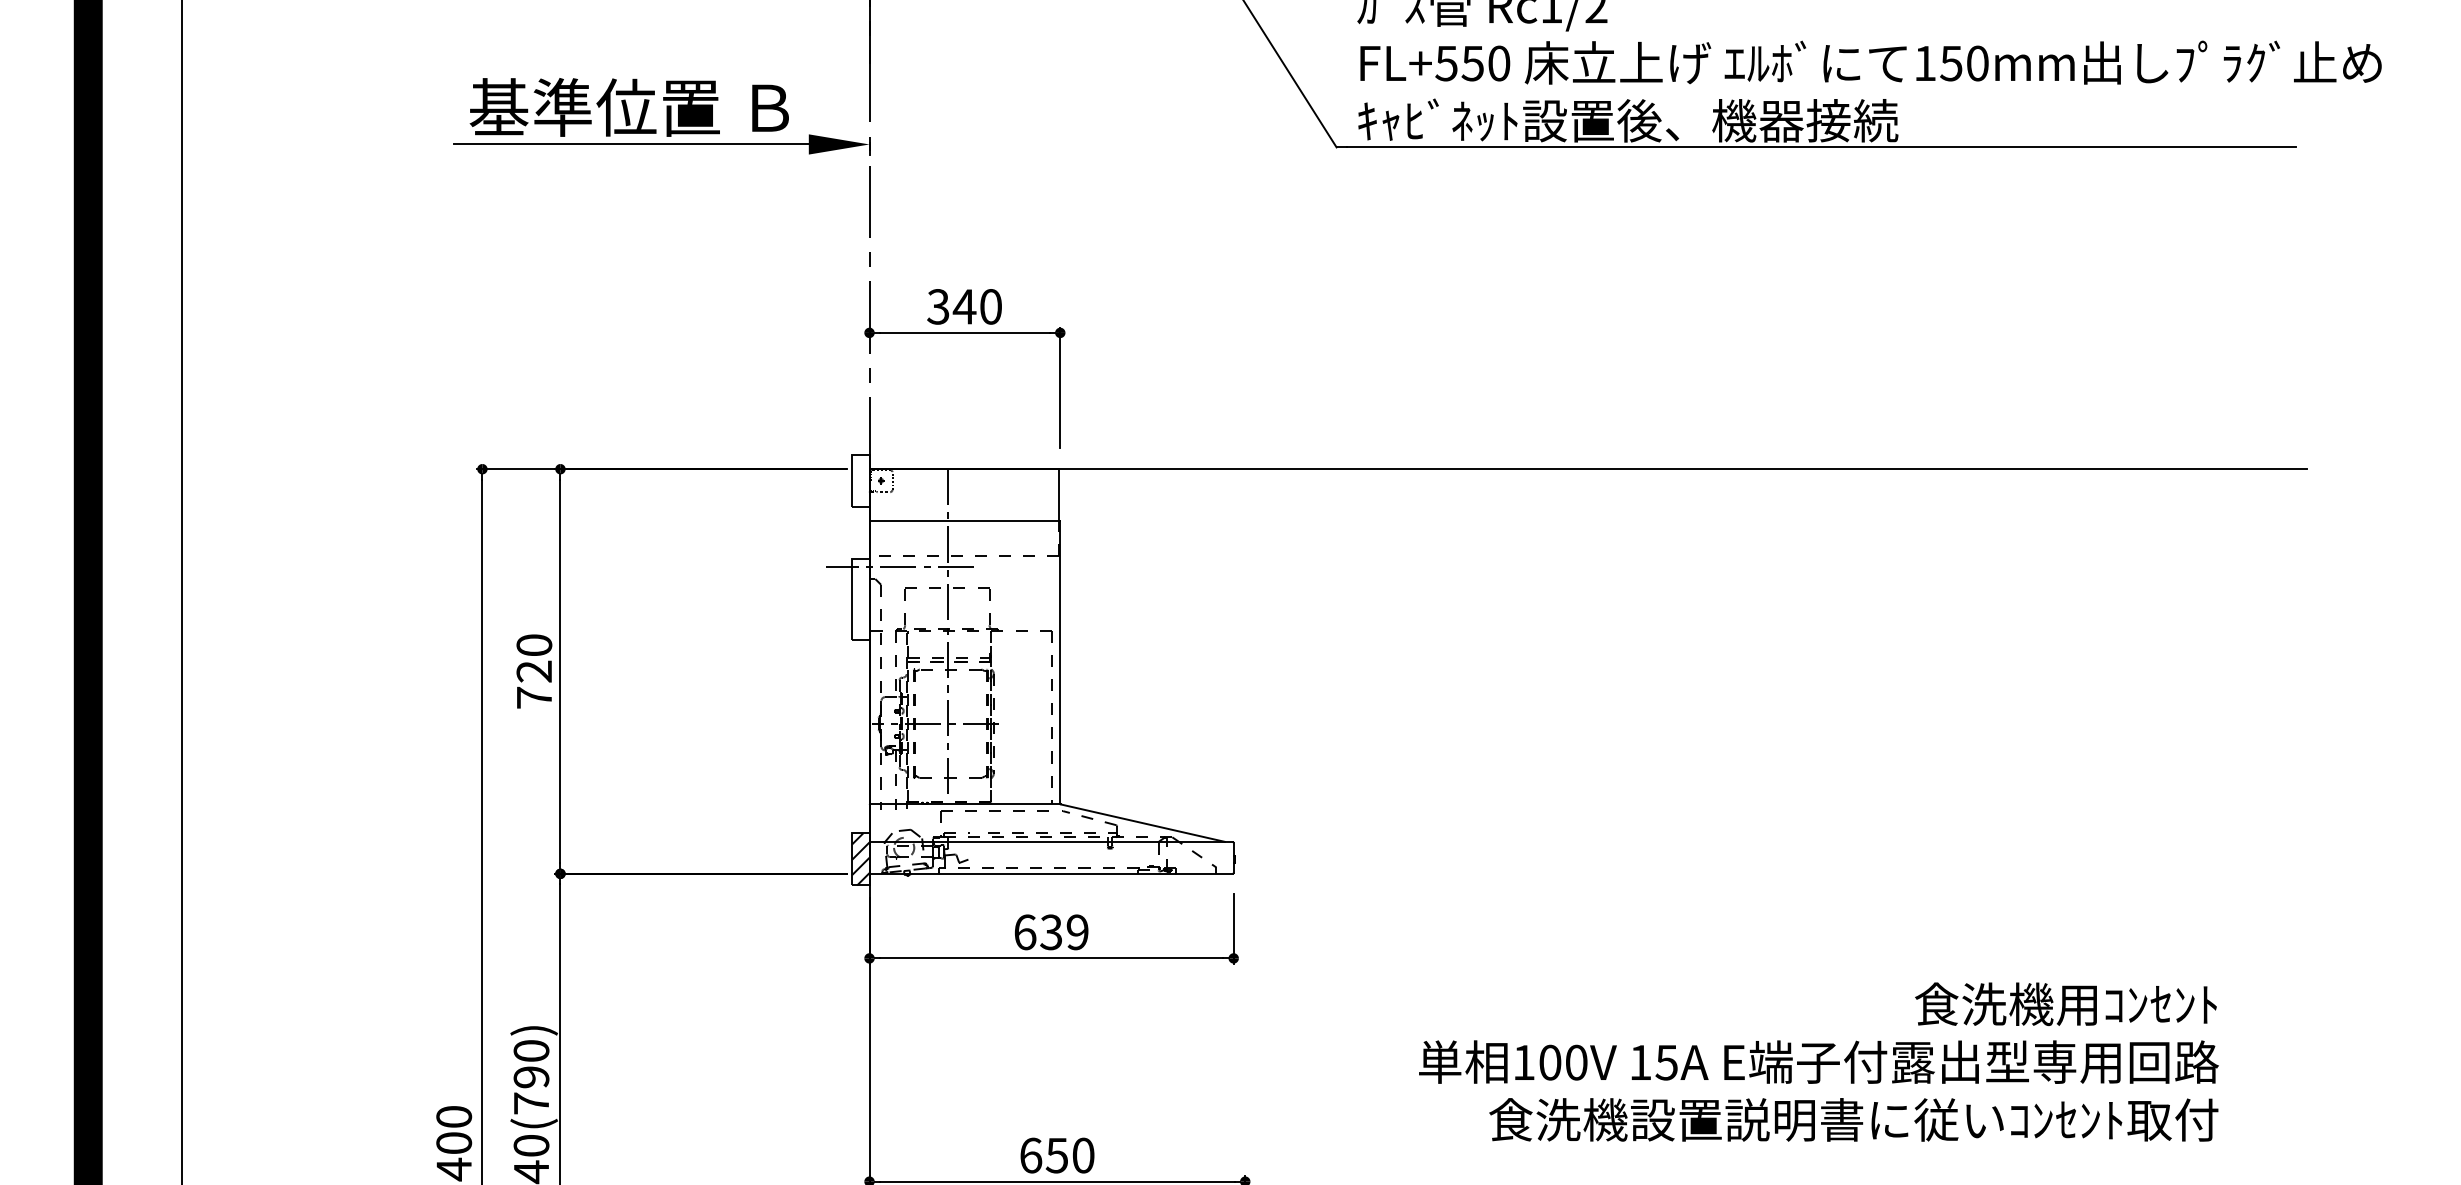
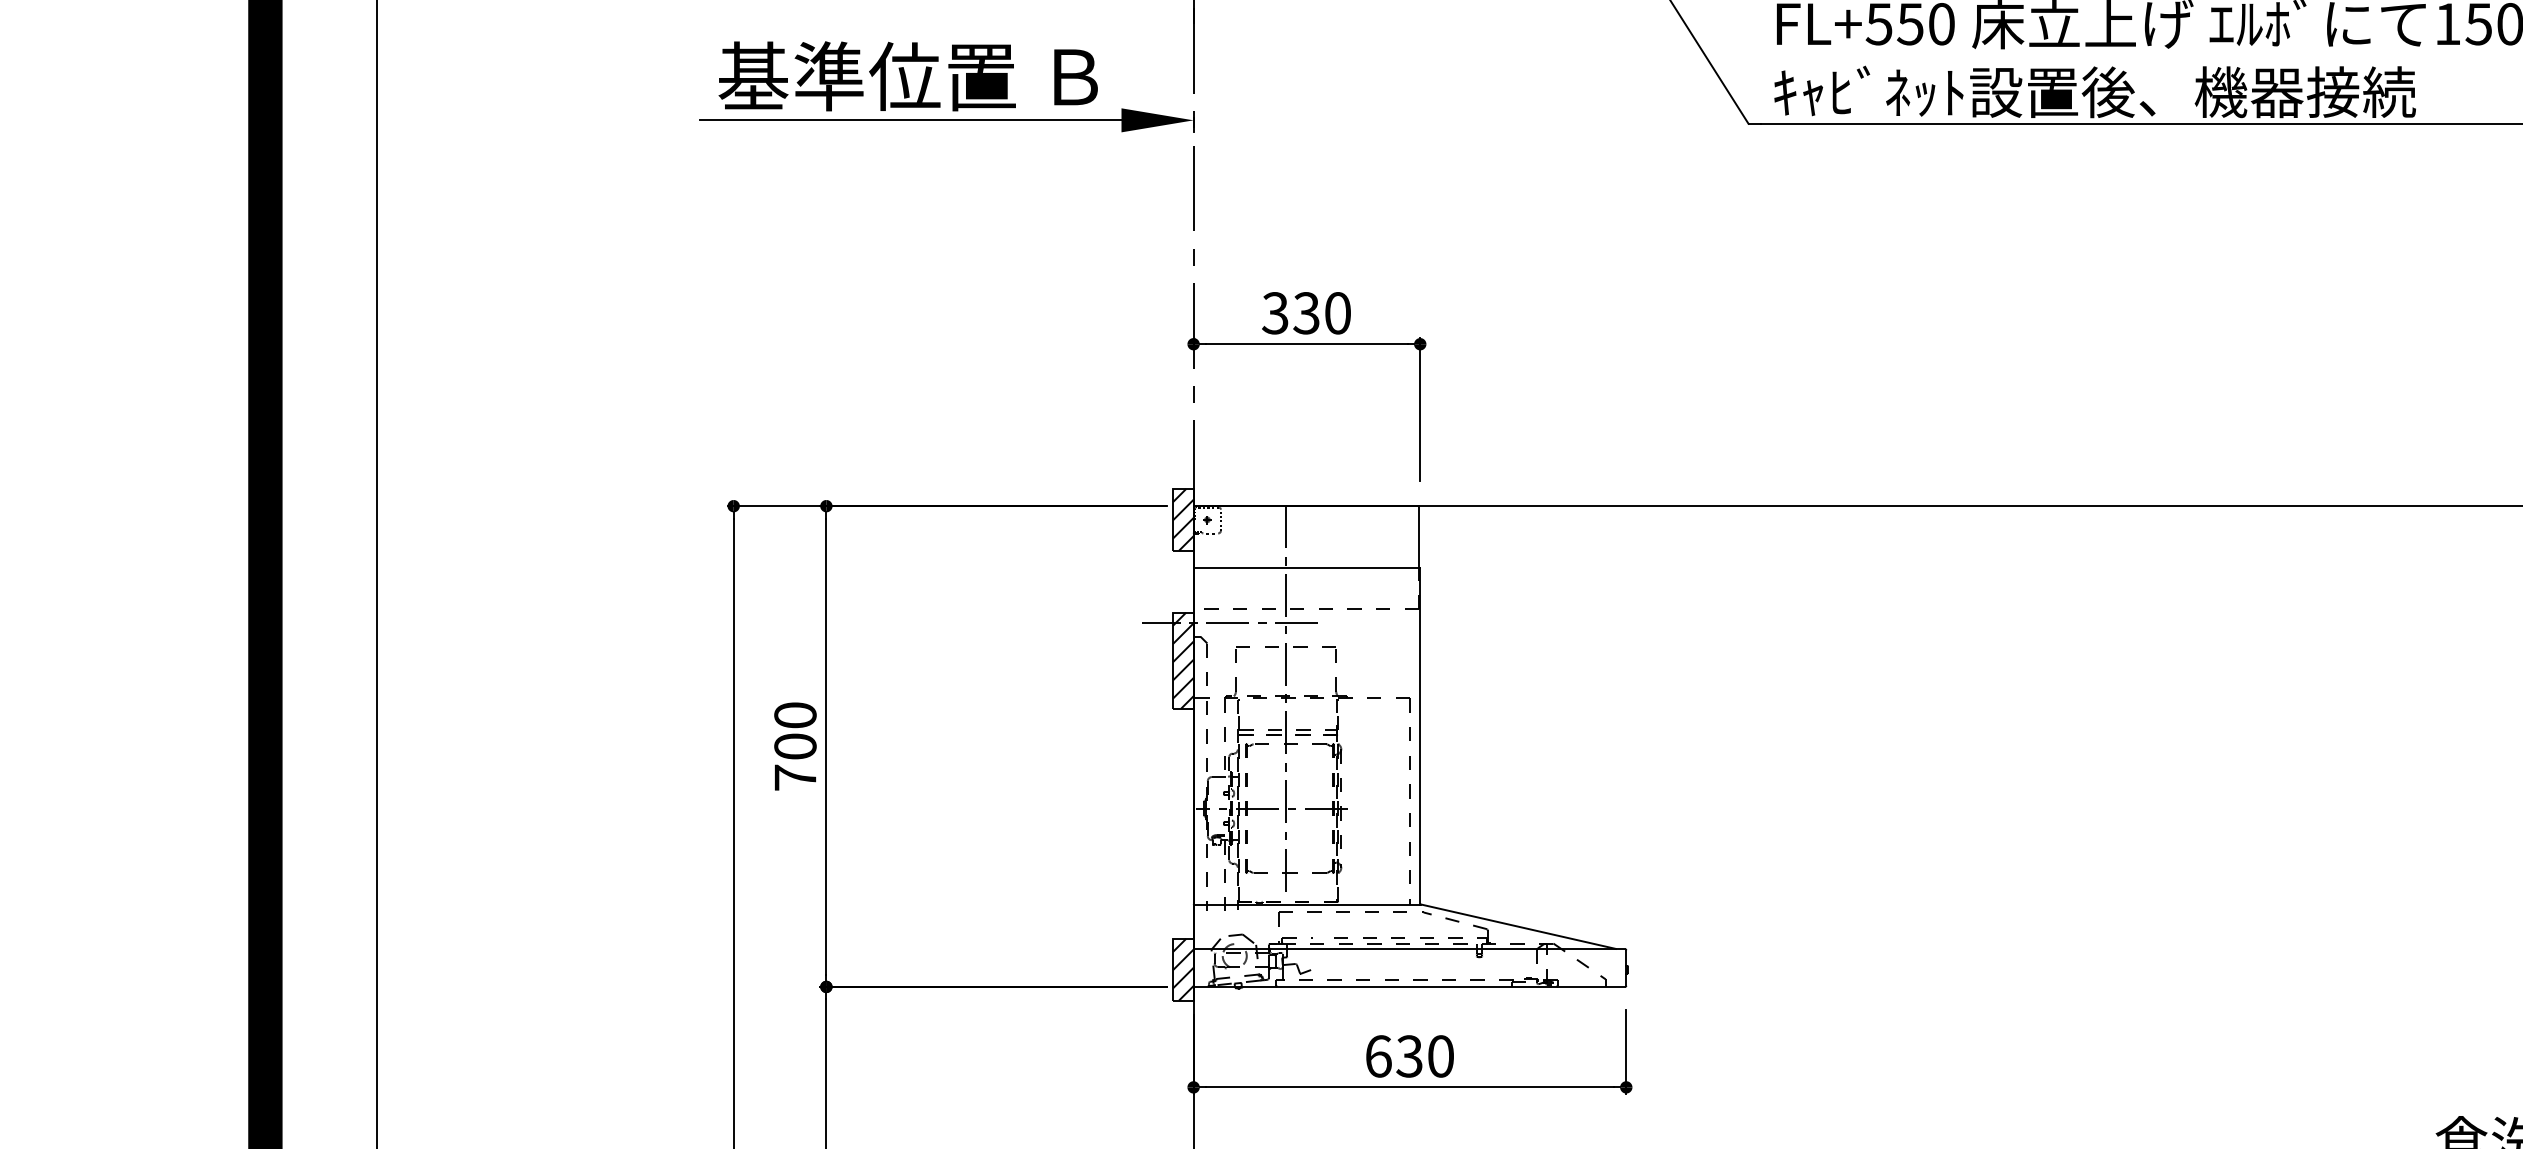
text: (964, 306) -> (1306, 312), 340 -> 330
hatch: (860, 480) -> (1182, 519), added
hatch: (860, 598) -> (1182, 659), added
text: (534, 671) -> (795, 746), 720 -> 700
text: (1077, 932) -> (1440, 1056), 639 -> 630

